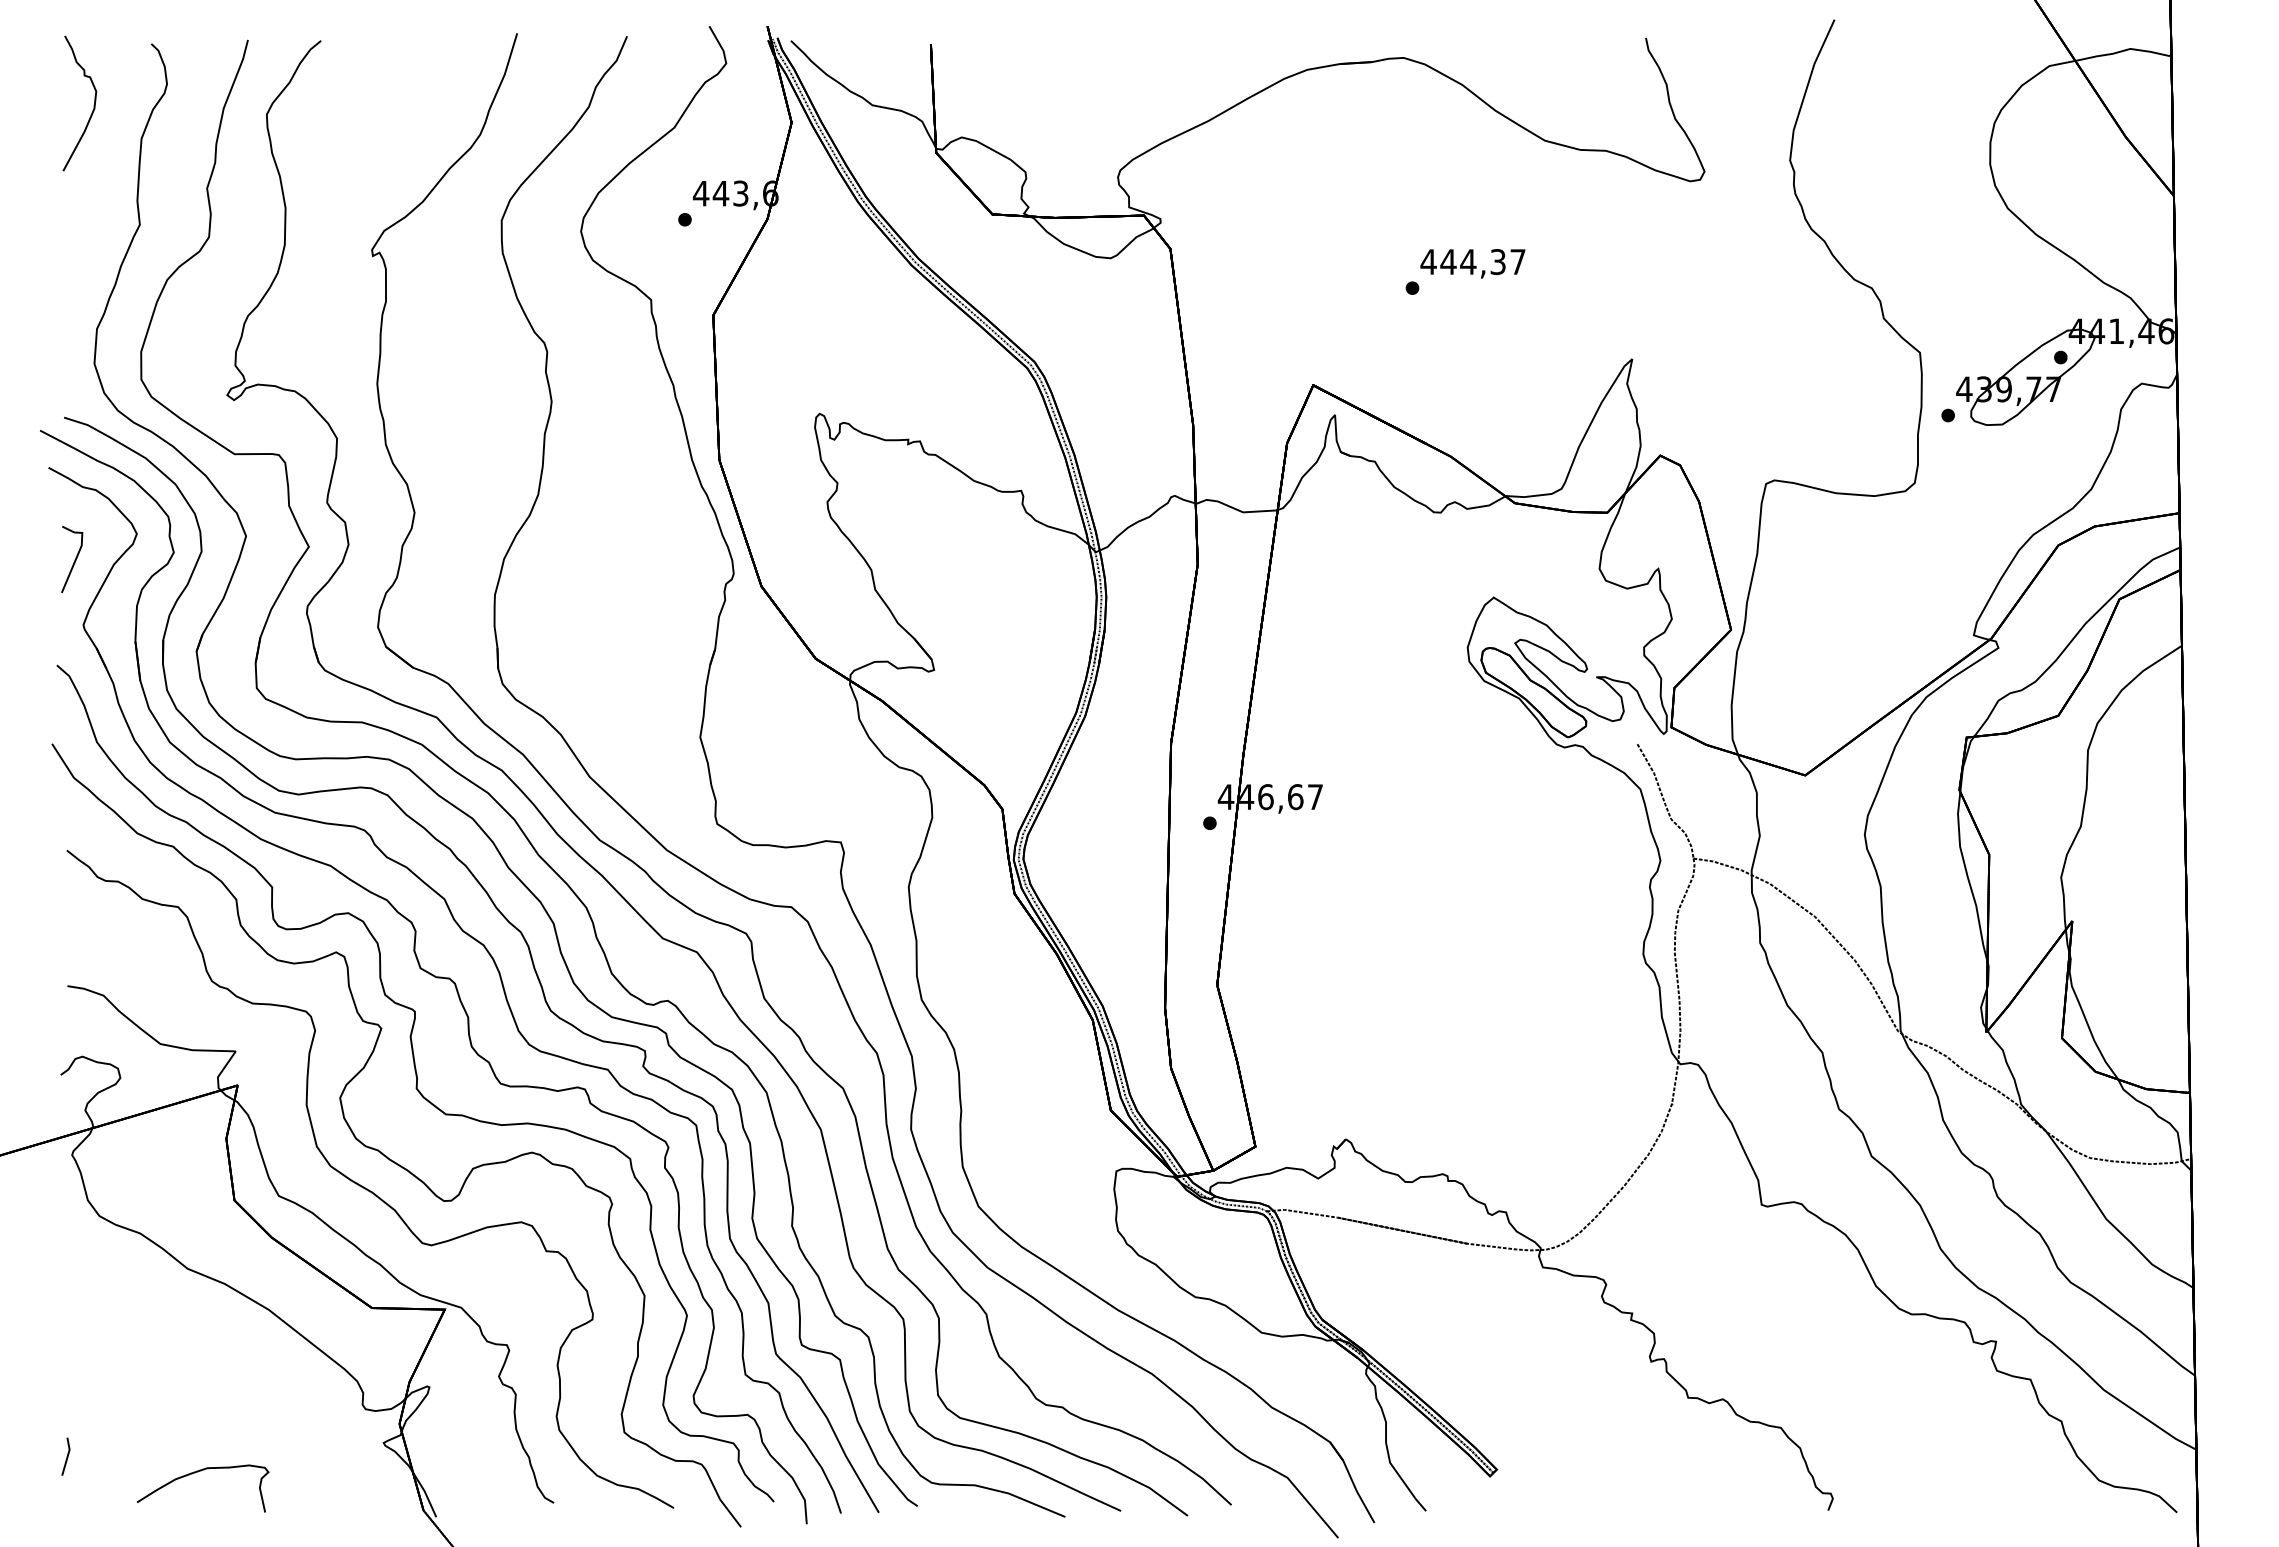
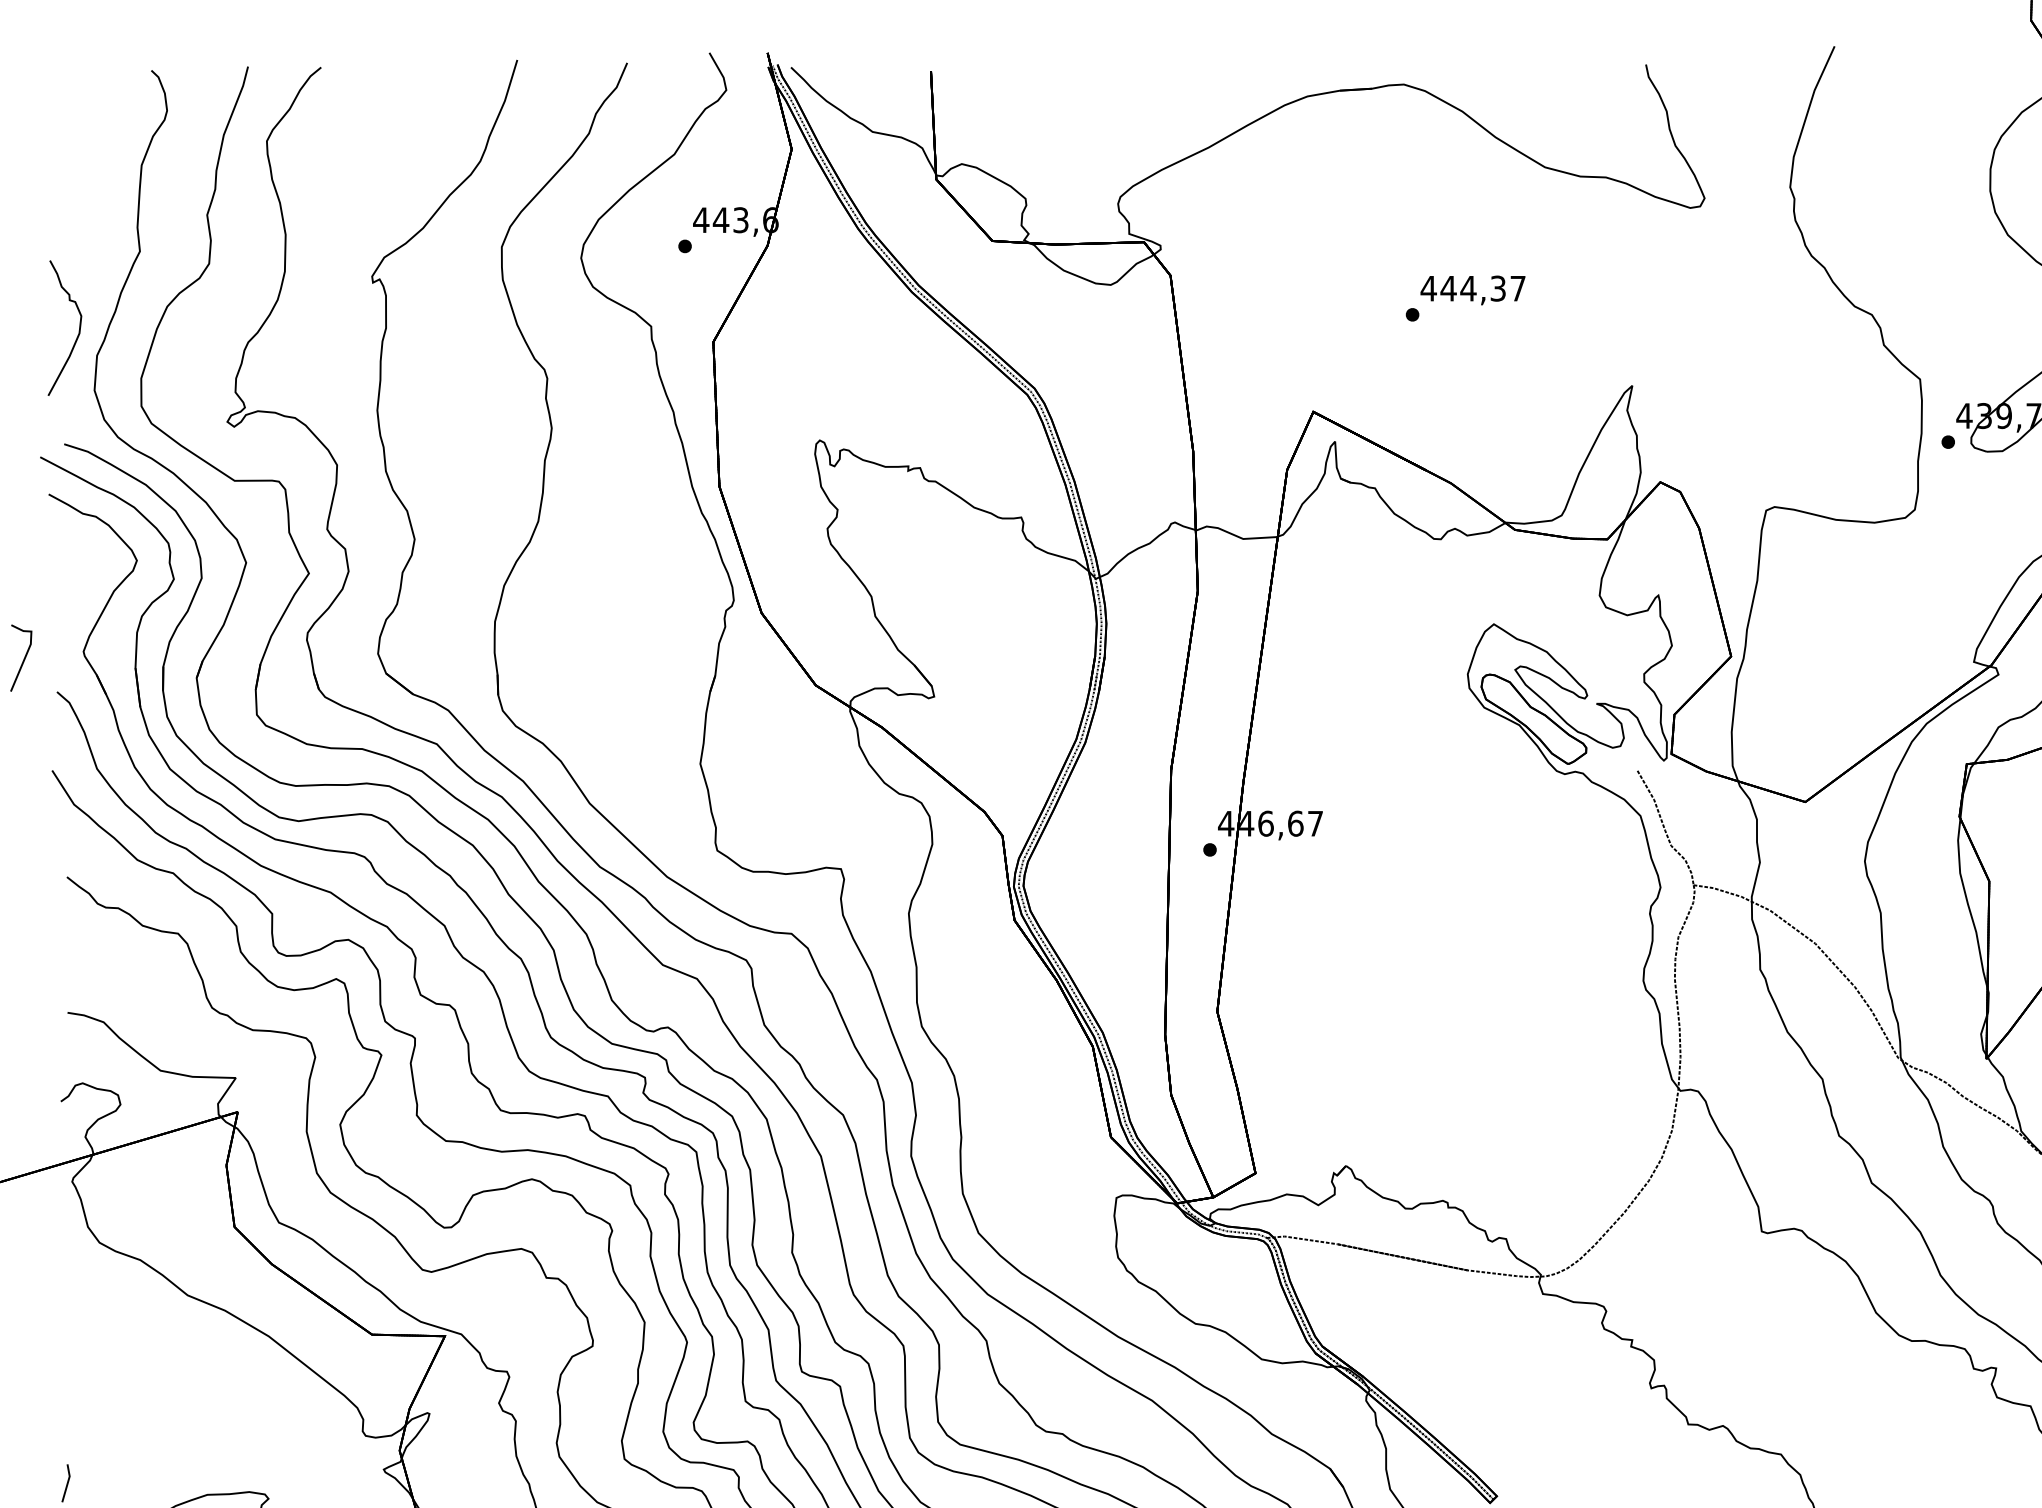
curve: (93, 105) -> (78, 330), moved
line: (74, 559) -> (23, 658), moved

